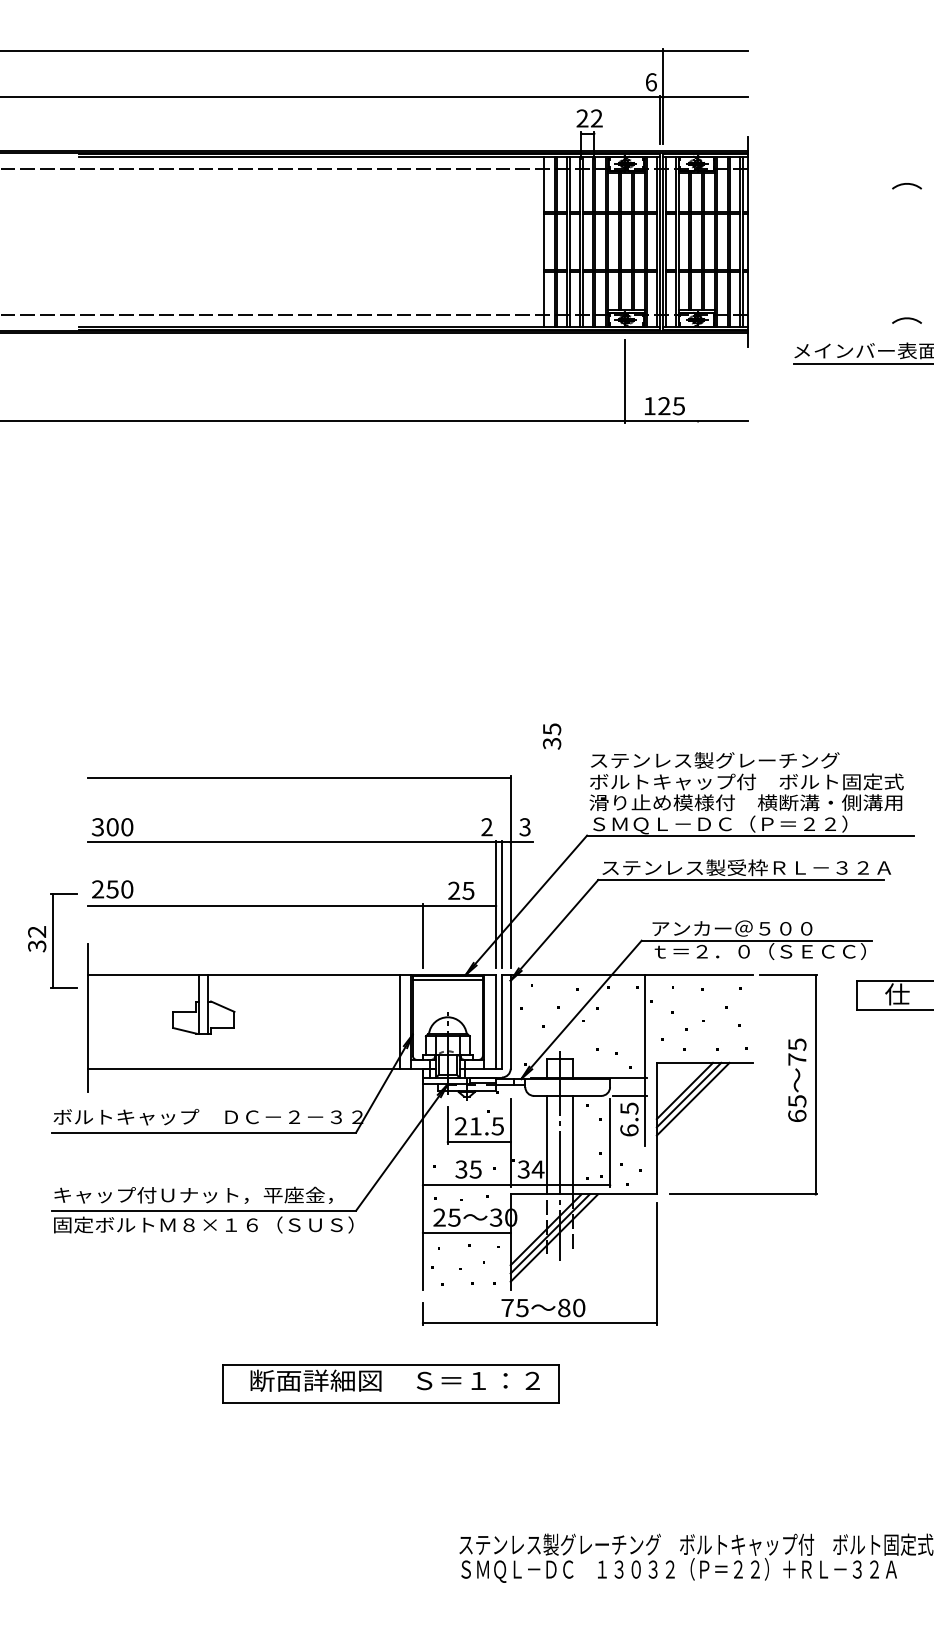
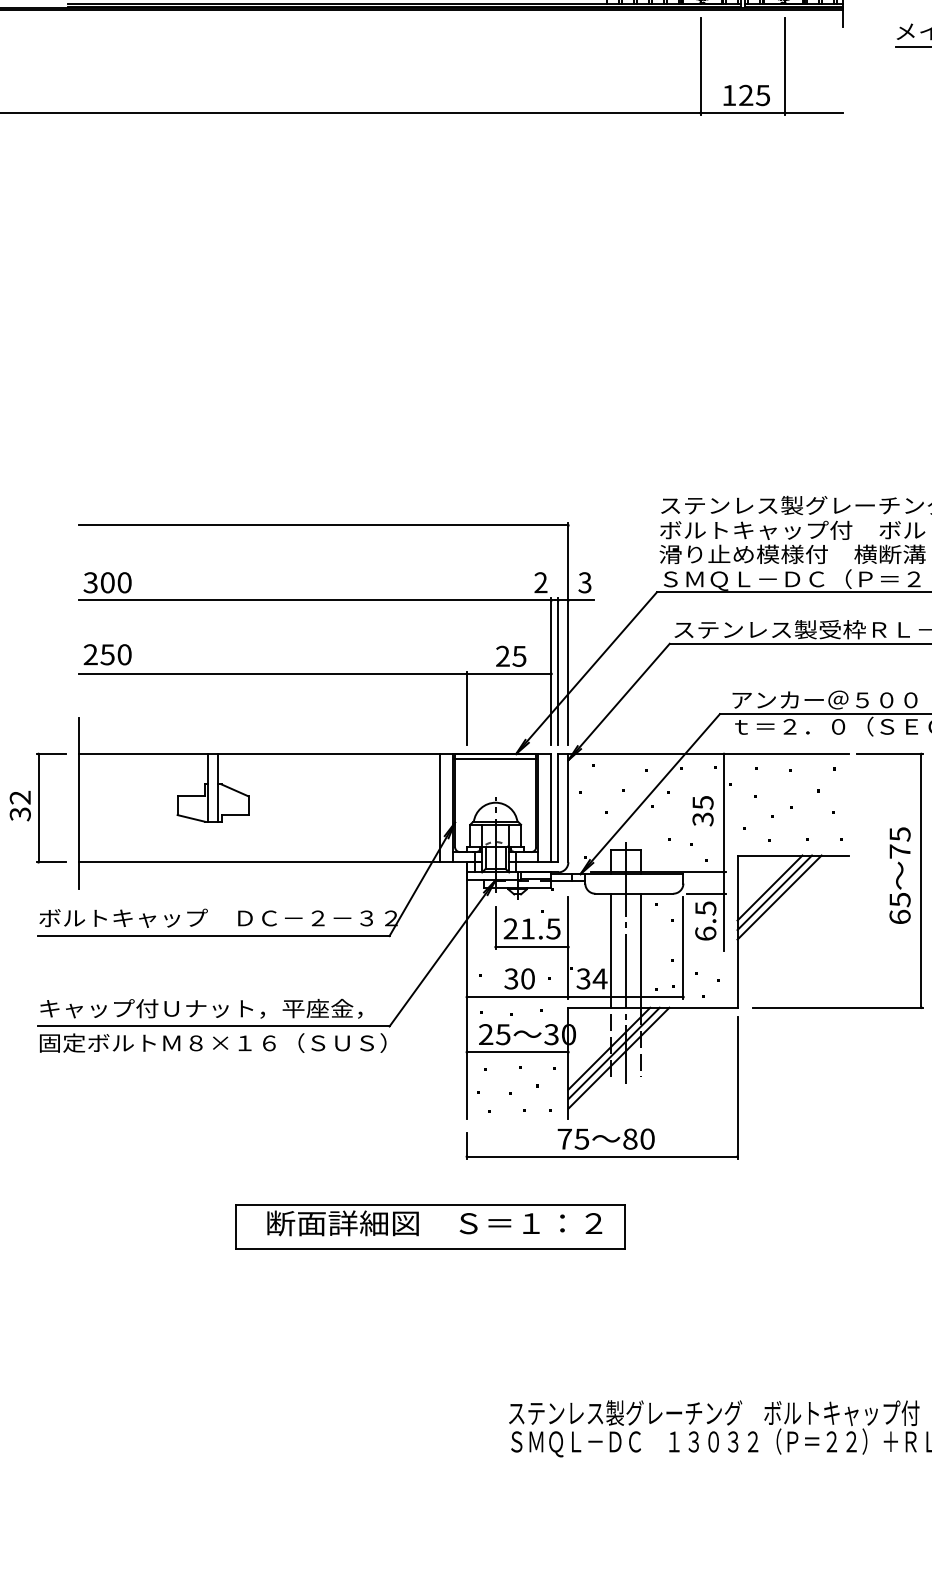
line: (698, 381) -> (785, 66), added
text: (552, 736) -> (703, 811), moved
part: (52, 940) -> (38, 807), moved
text: (475, 1169) -> (527, 978), 35 -> 30

